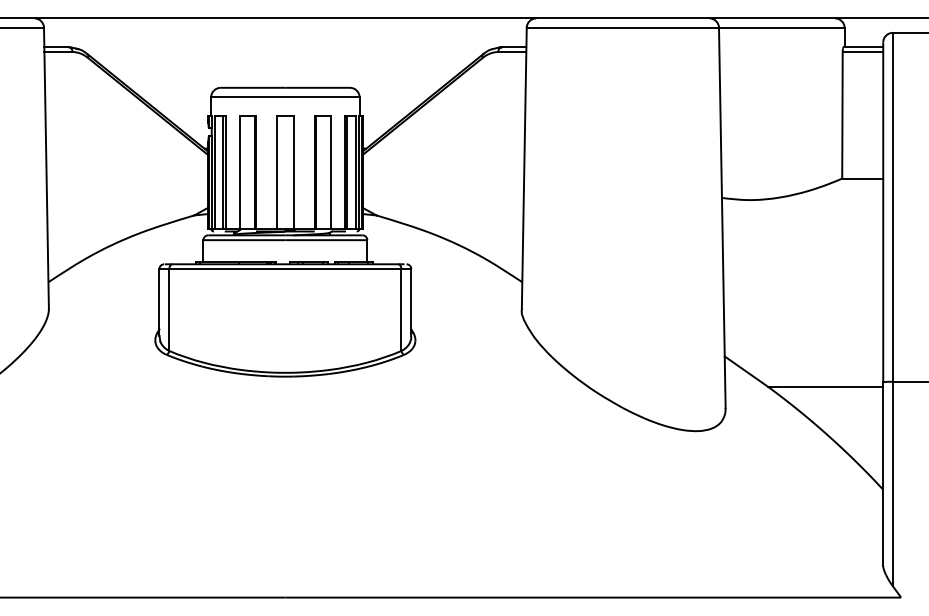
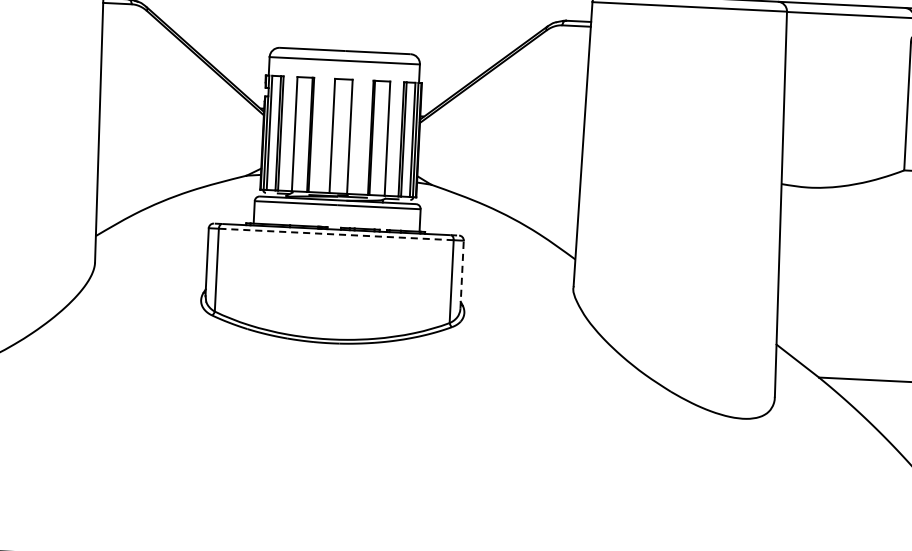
line: (284, 269) -> (335, 234), solid -> dashed
line: (411, 302) -> (462, 274), solid -> dashed

